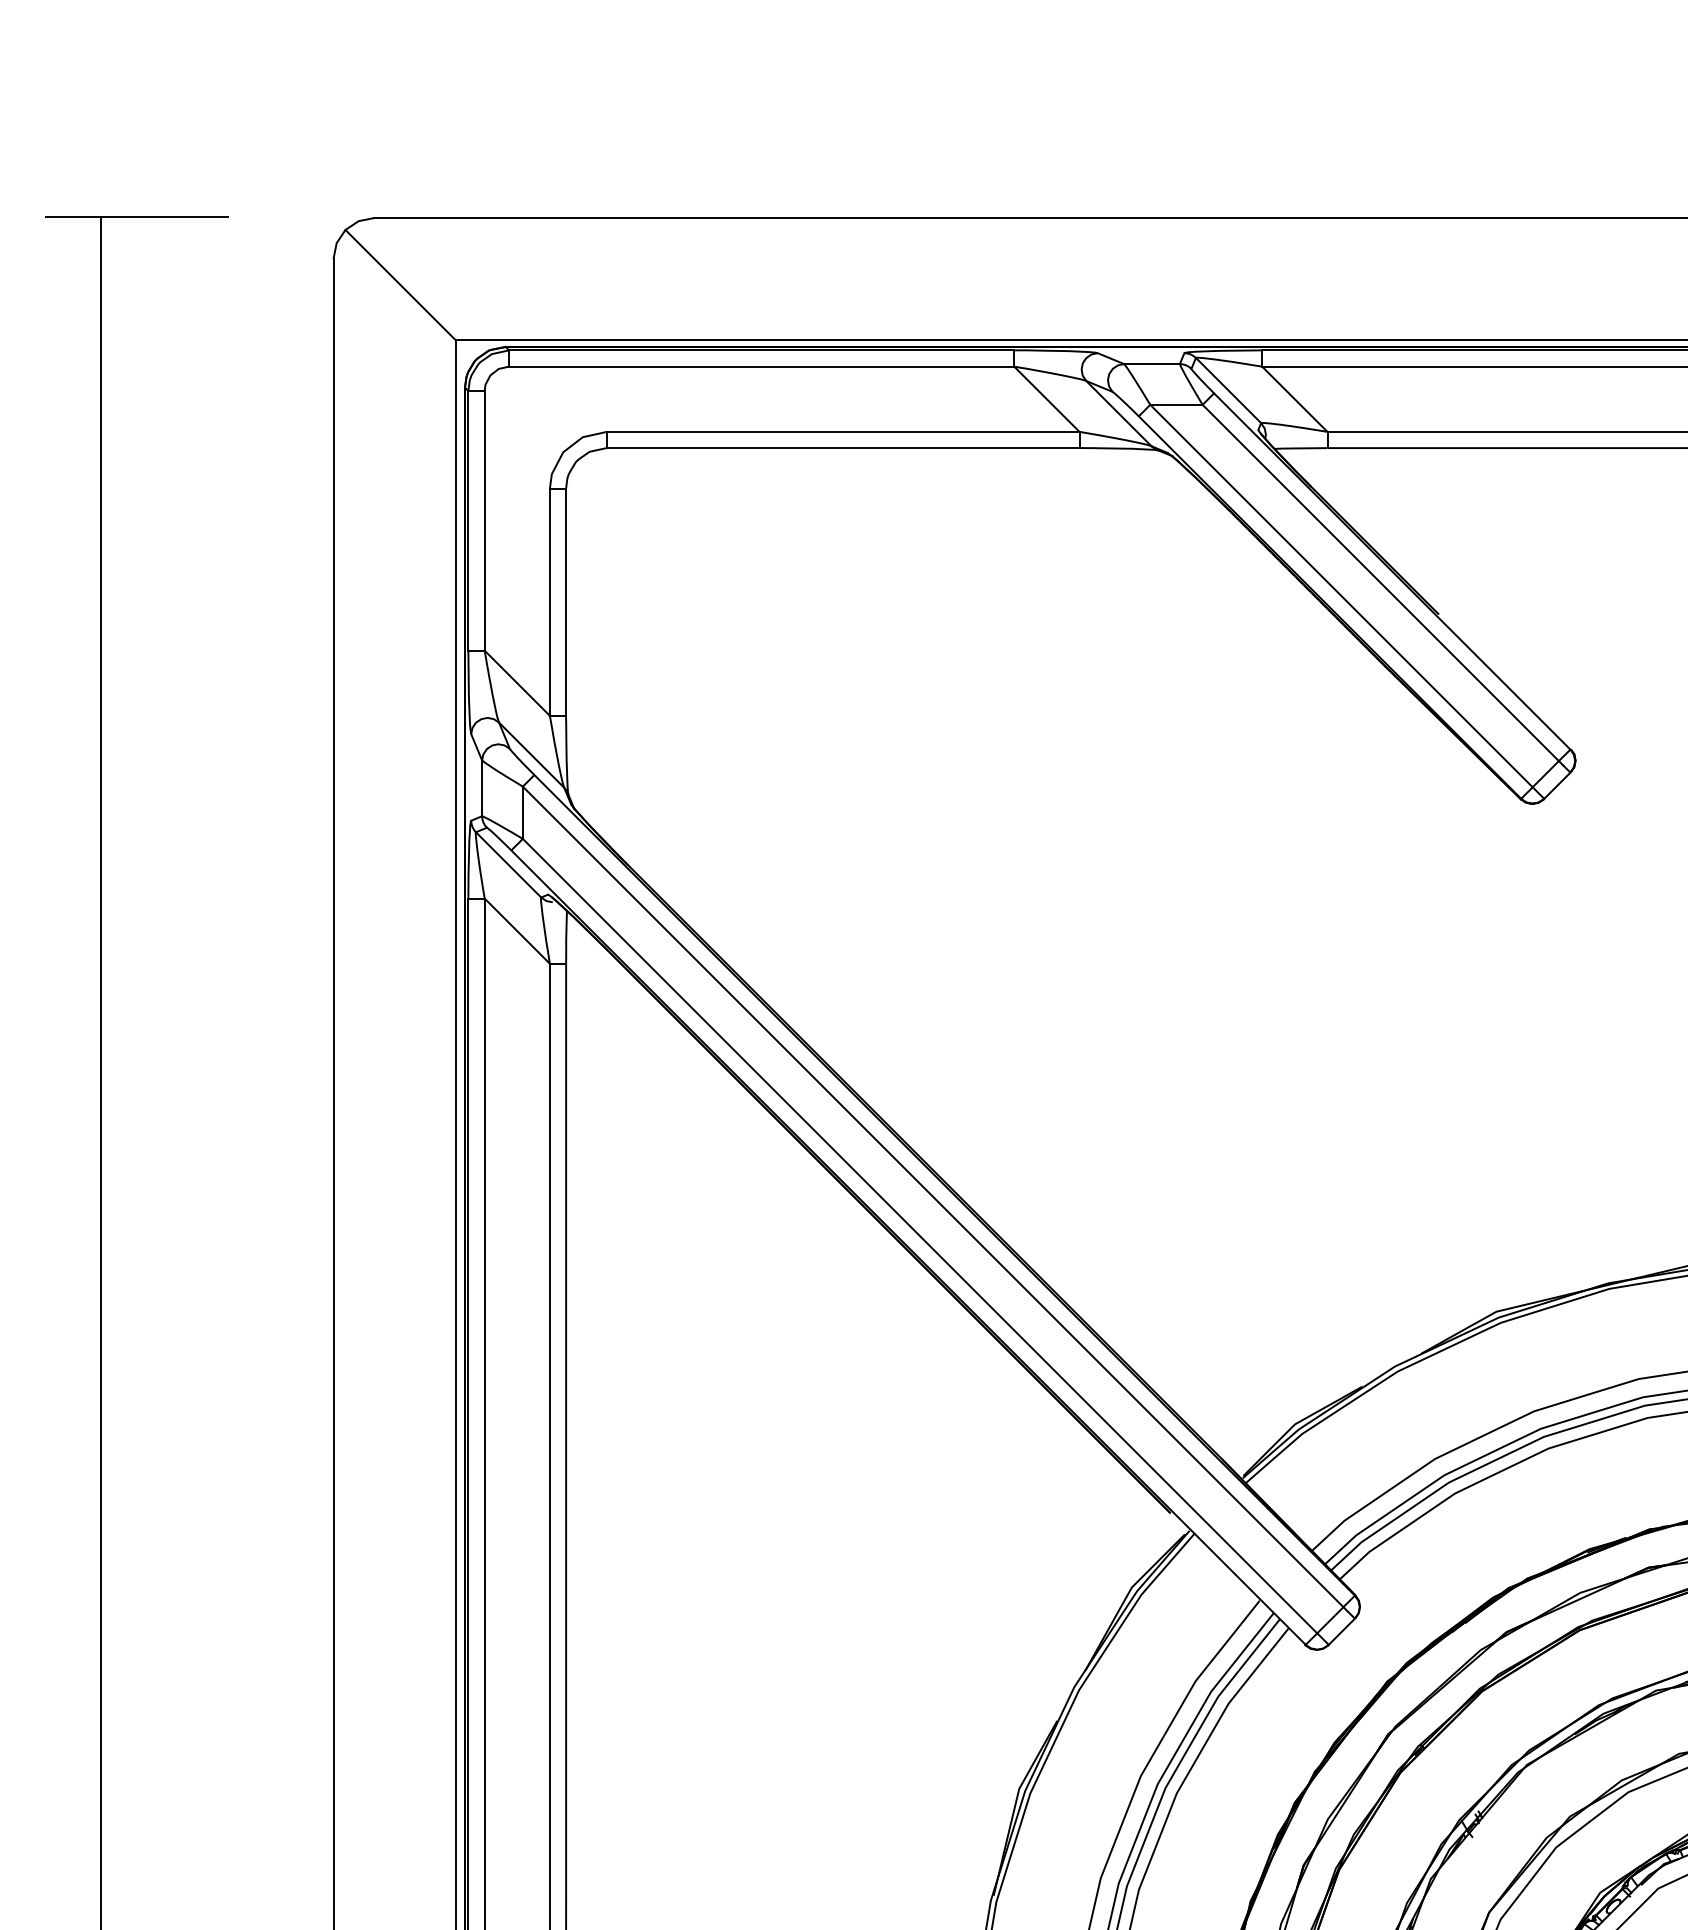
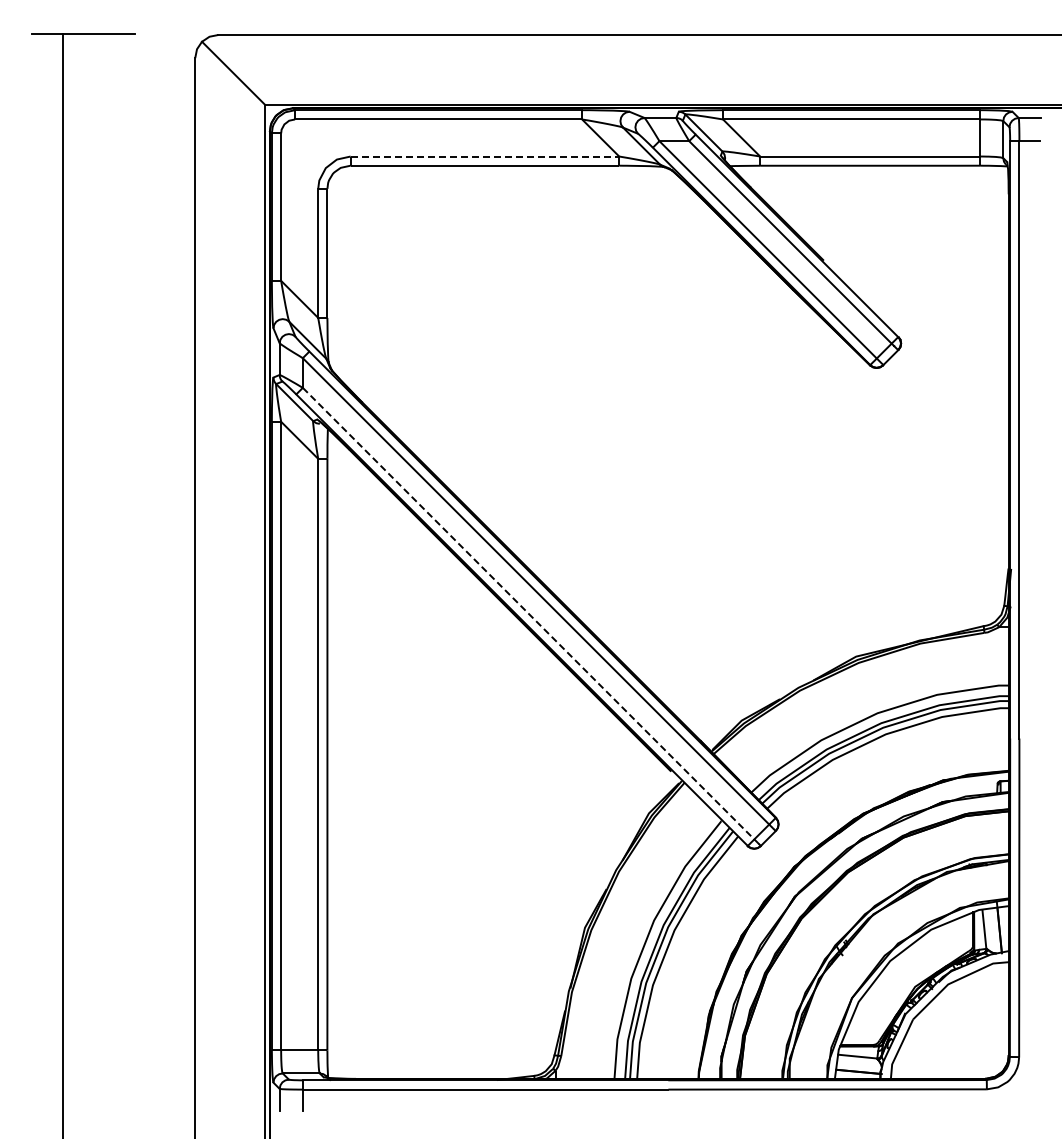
line: (844, 431) -> (485, 156), solid -> dashed
line: (919, 1235) -> (528, 613), solid -> dashed

